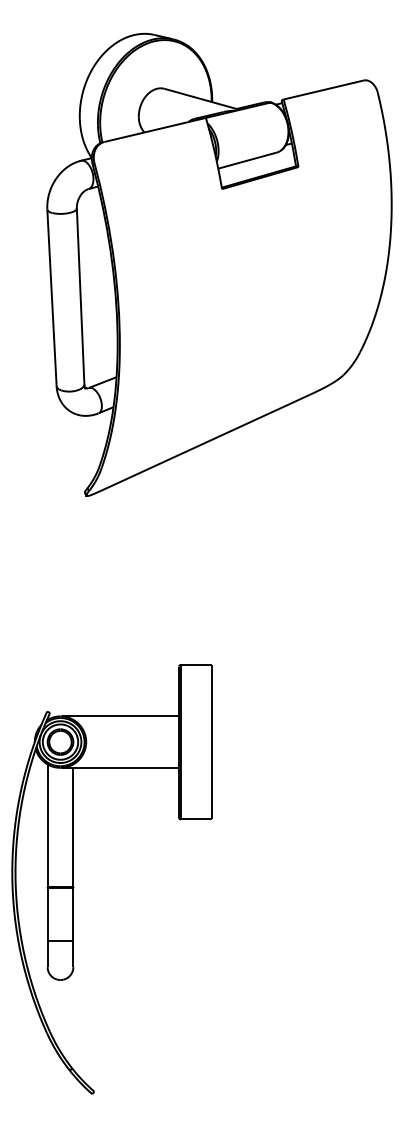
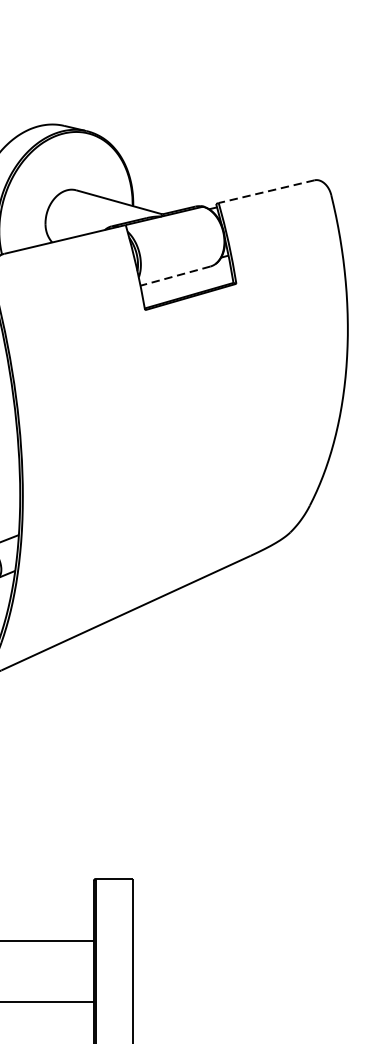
line: (323, 90) -> (266, 192), solid -> dashed
line: (247, 160) -> (175, 275), solid -> dashed

